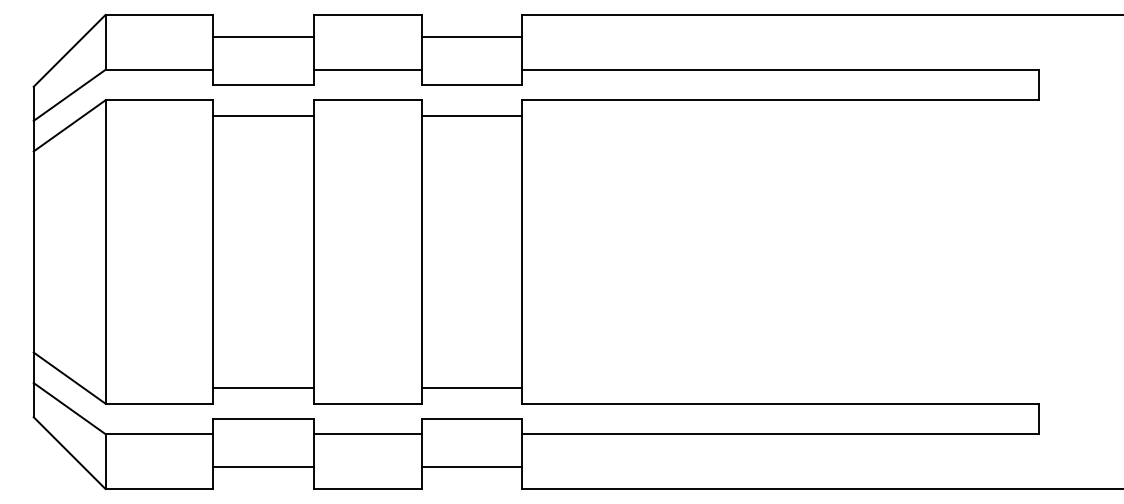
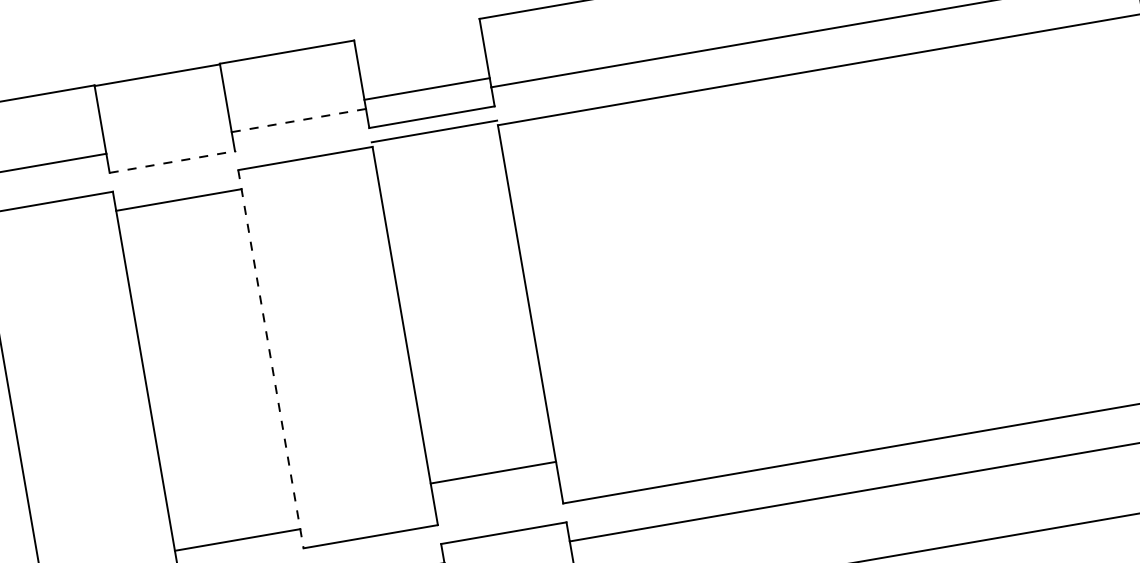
line: (263, 36) -> (157, 75), moved
line: (471, 36) -> (426, 89), moved
line: (367, 69) -> (298, 120), solid -> dashed
line: (264, 85) -> (173, 162), solid -> dashed
line: (471, 115) -> (433, 131), moved
line: (313, 252) -> (270, 359), solid -> dashed
line: (471, 388) -> (492, 472), moved

